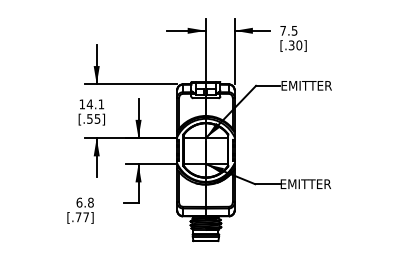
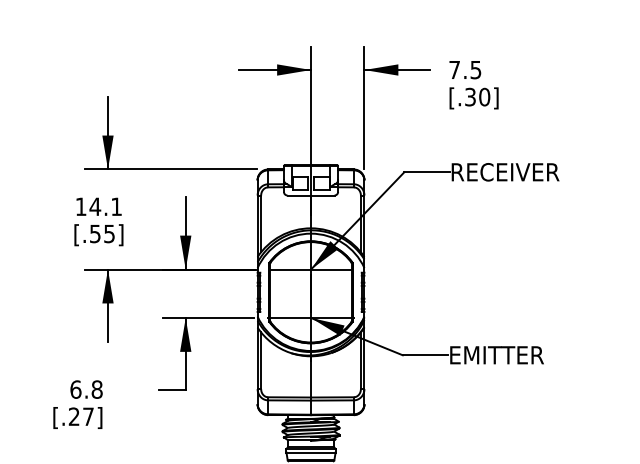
text: (310, 85) -> (505, 171), EMITTER -> RECEIVER
text: (78, 217) -> (74, 417), [.77] -> [.27]

